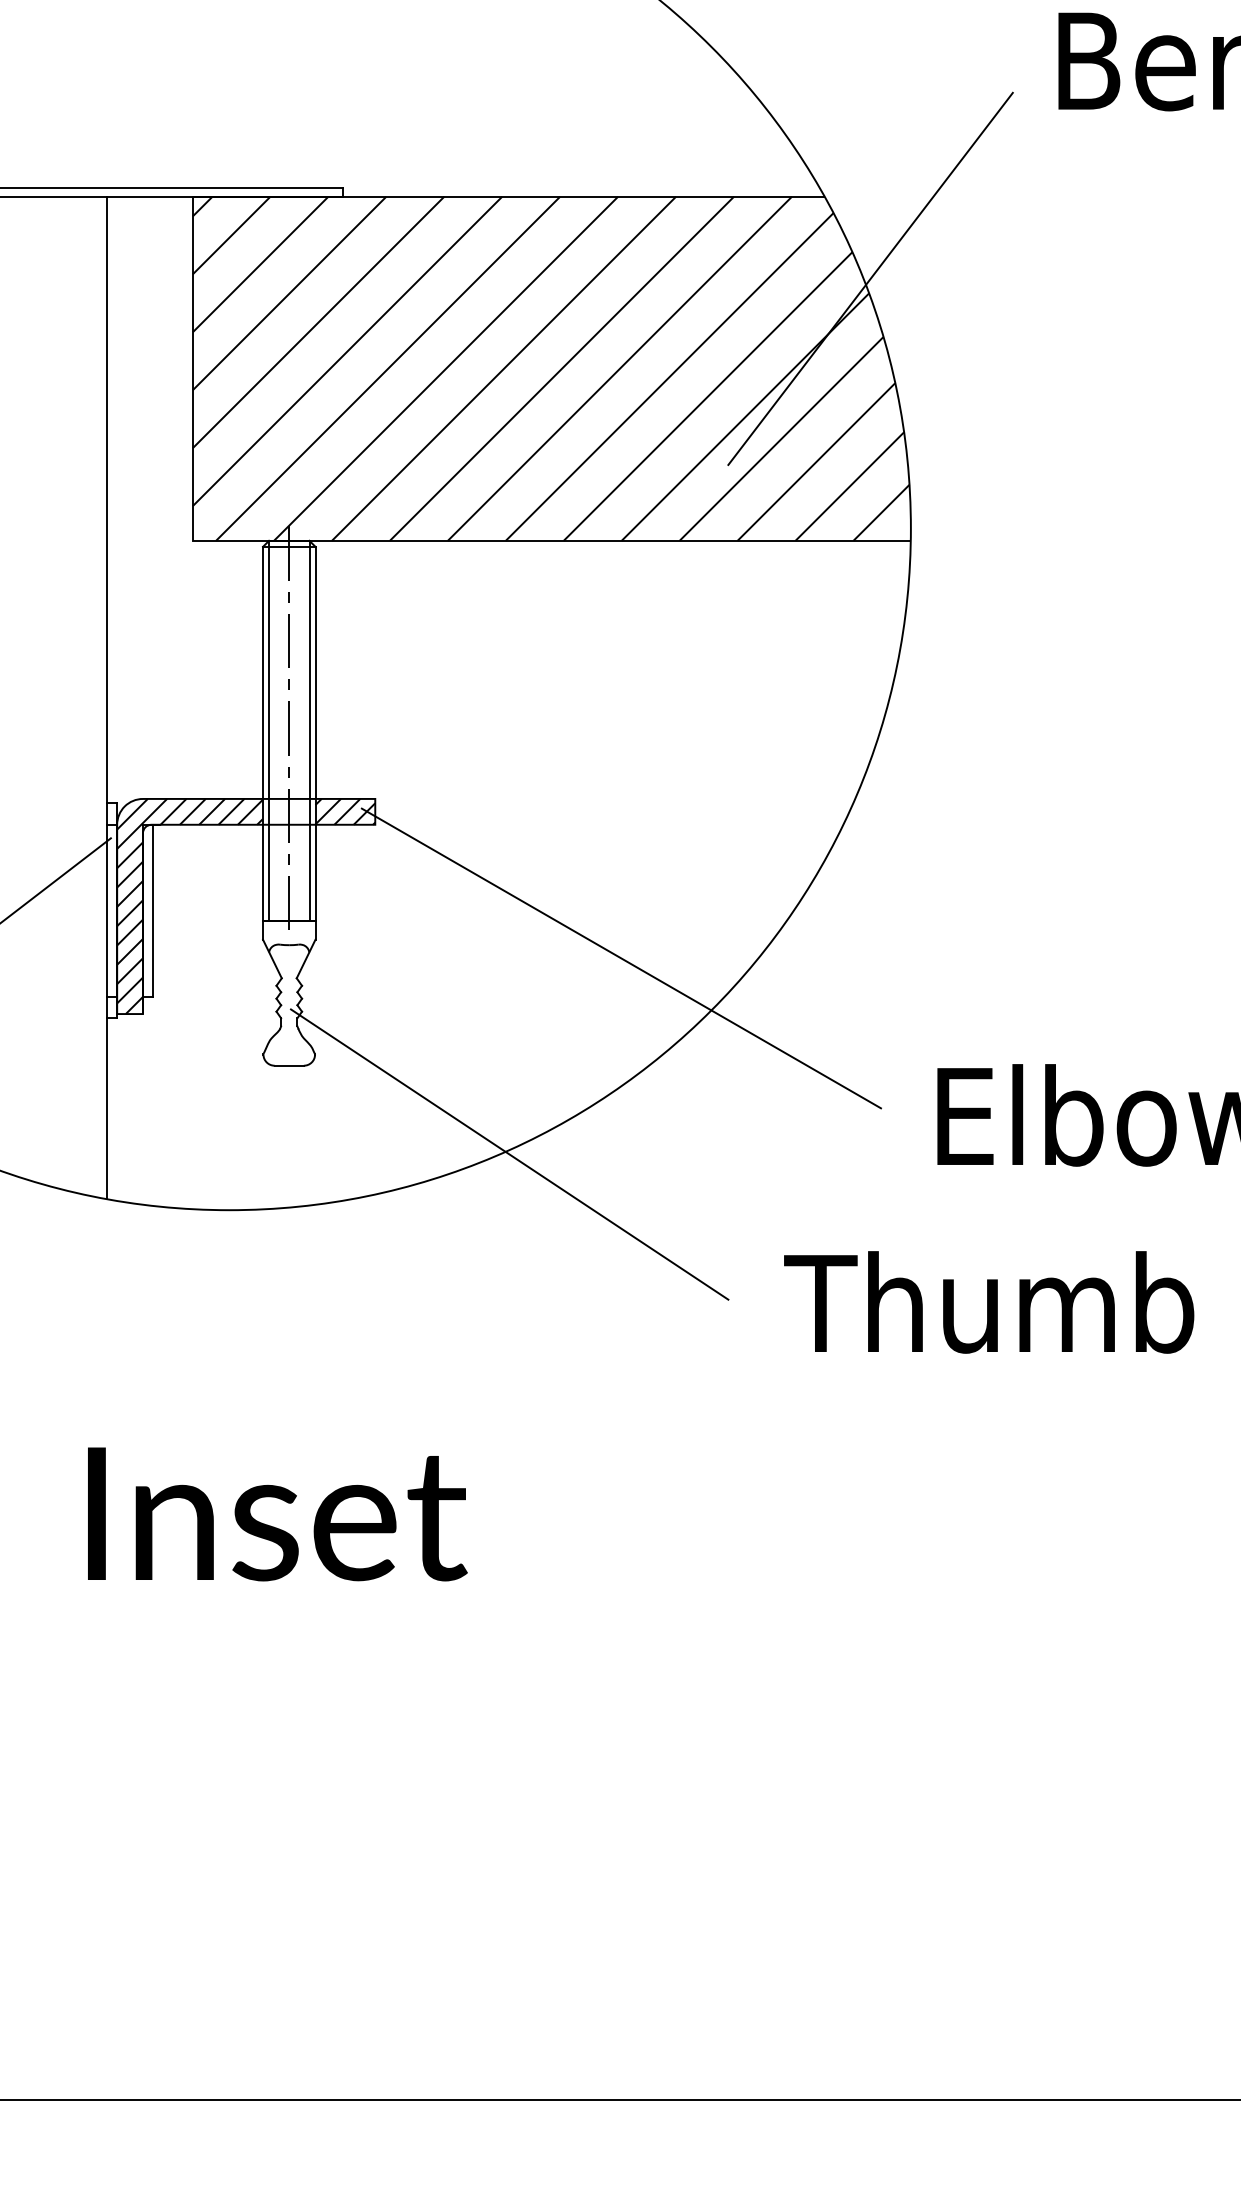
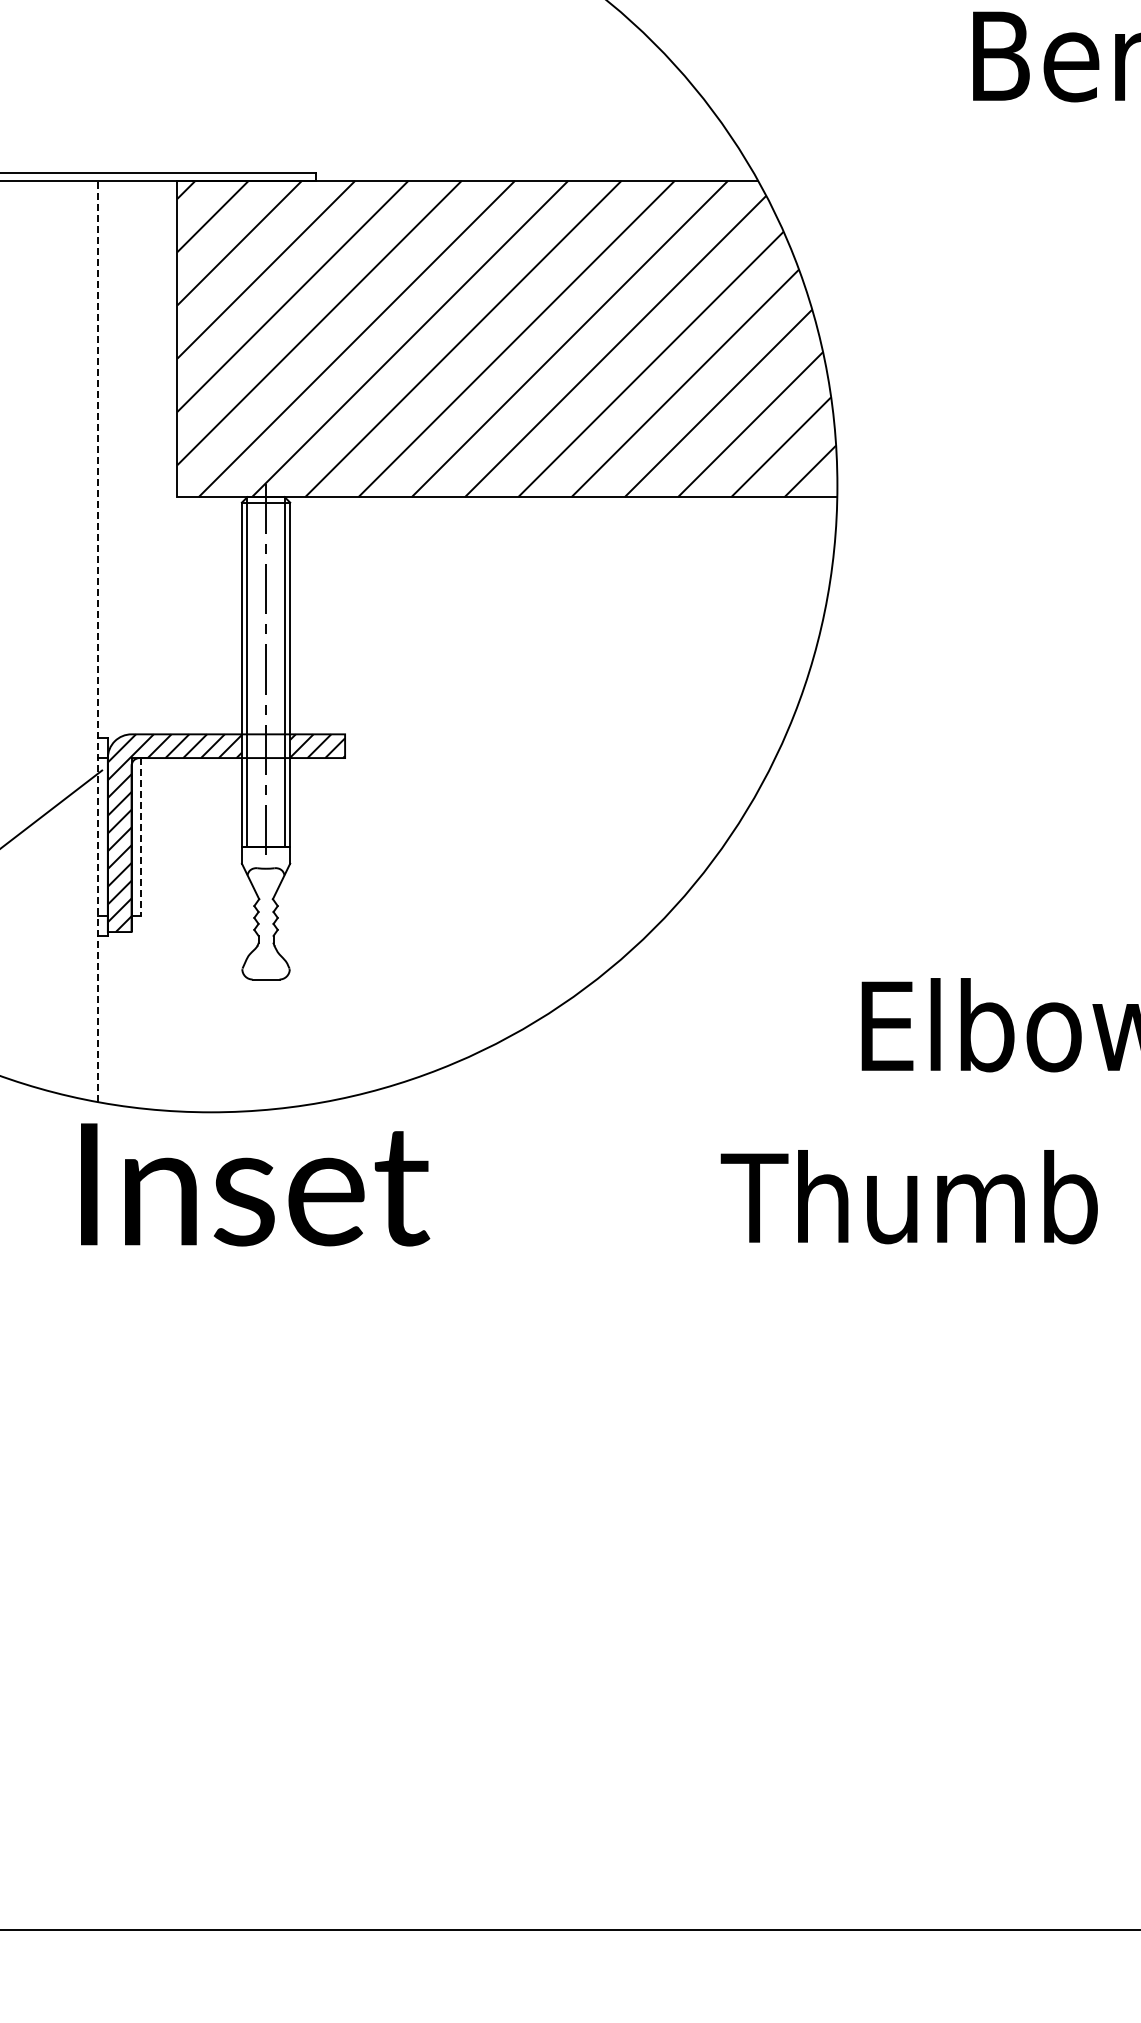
line: (870, 279) -> (800, 256), removed
line: (106, 697) -> (98, 641), solid -> dashed
line: (153, 911) -> (141, 837), solid -> dashed
line: (620, 957) -> (570, 880), removed
line: (509, 1153) -> (468, 1060), removed
text: (277, 1513) -> (255, 1184), moved

